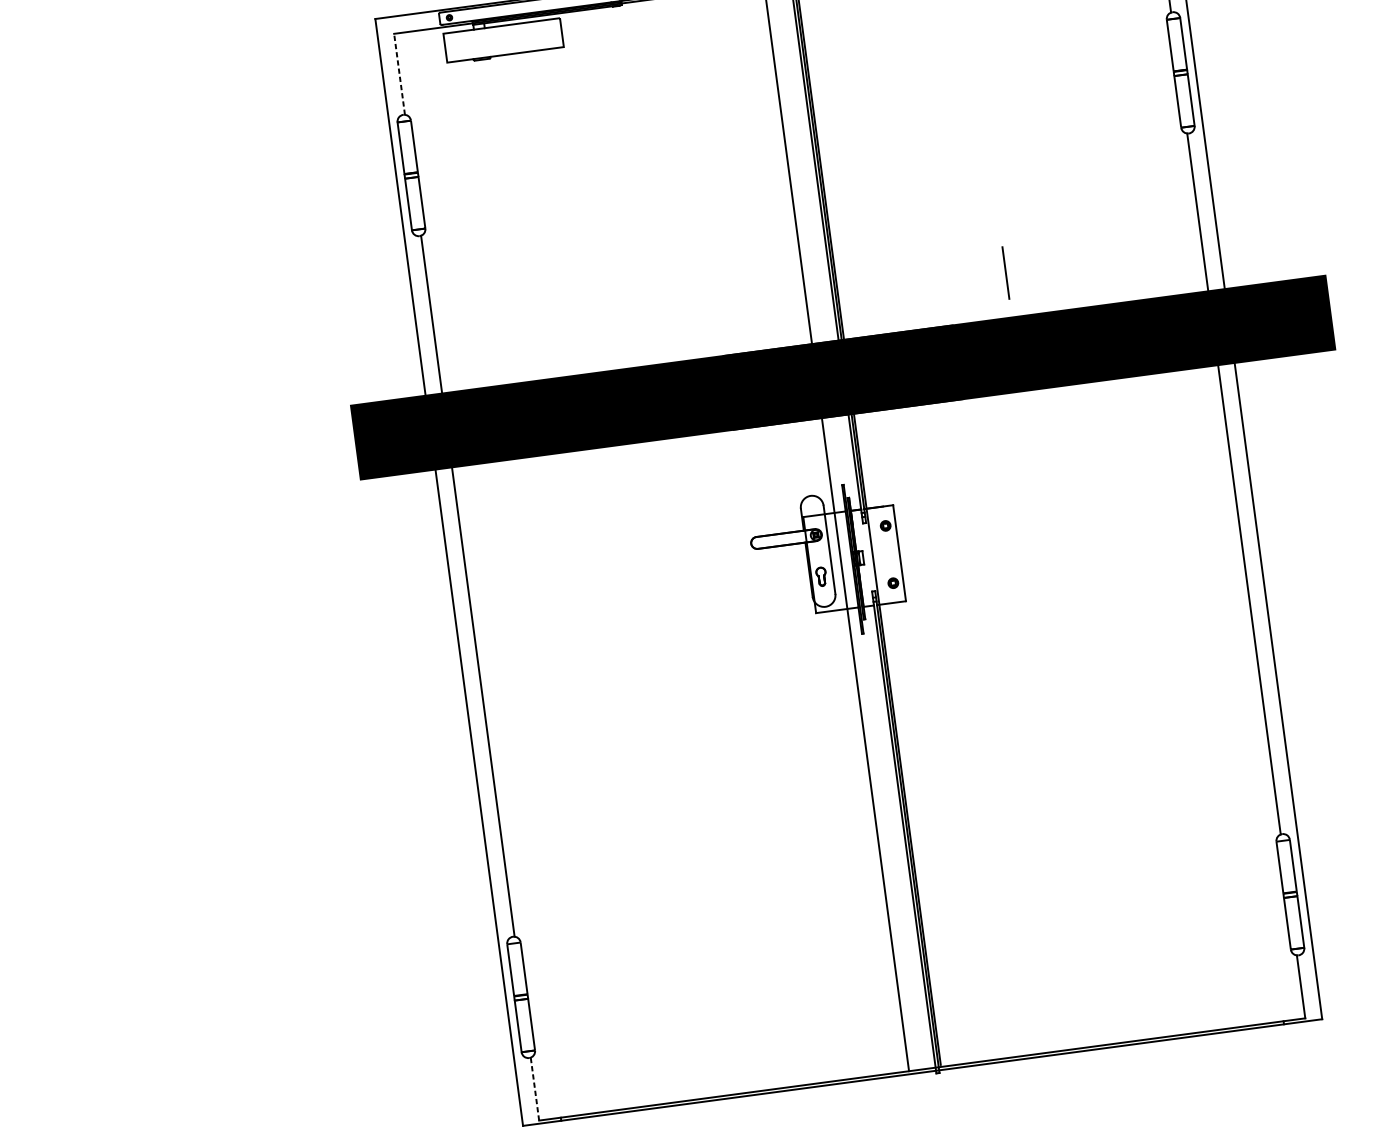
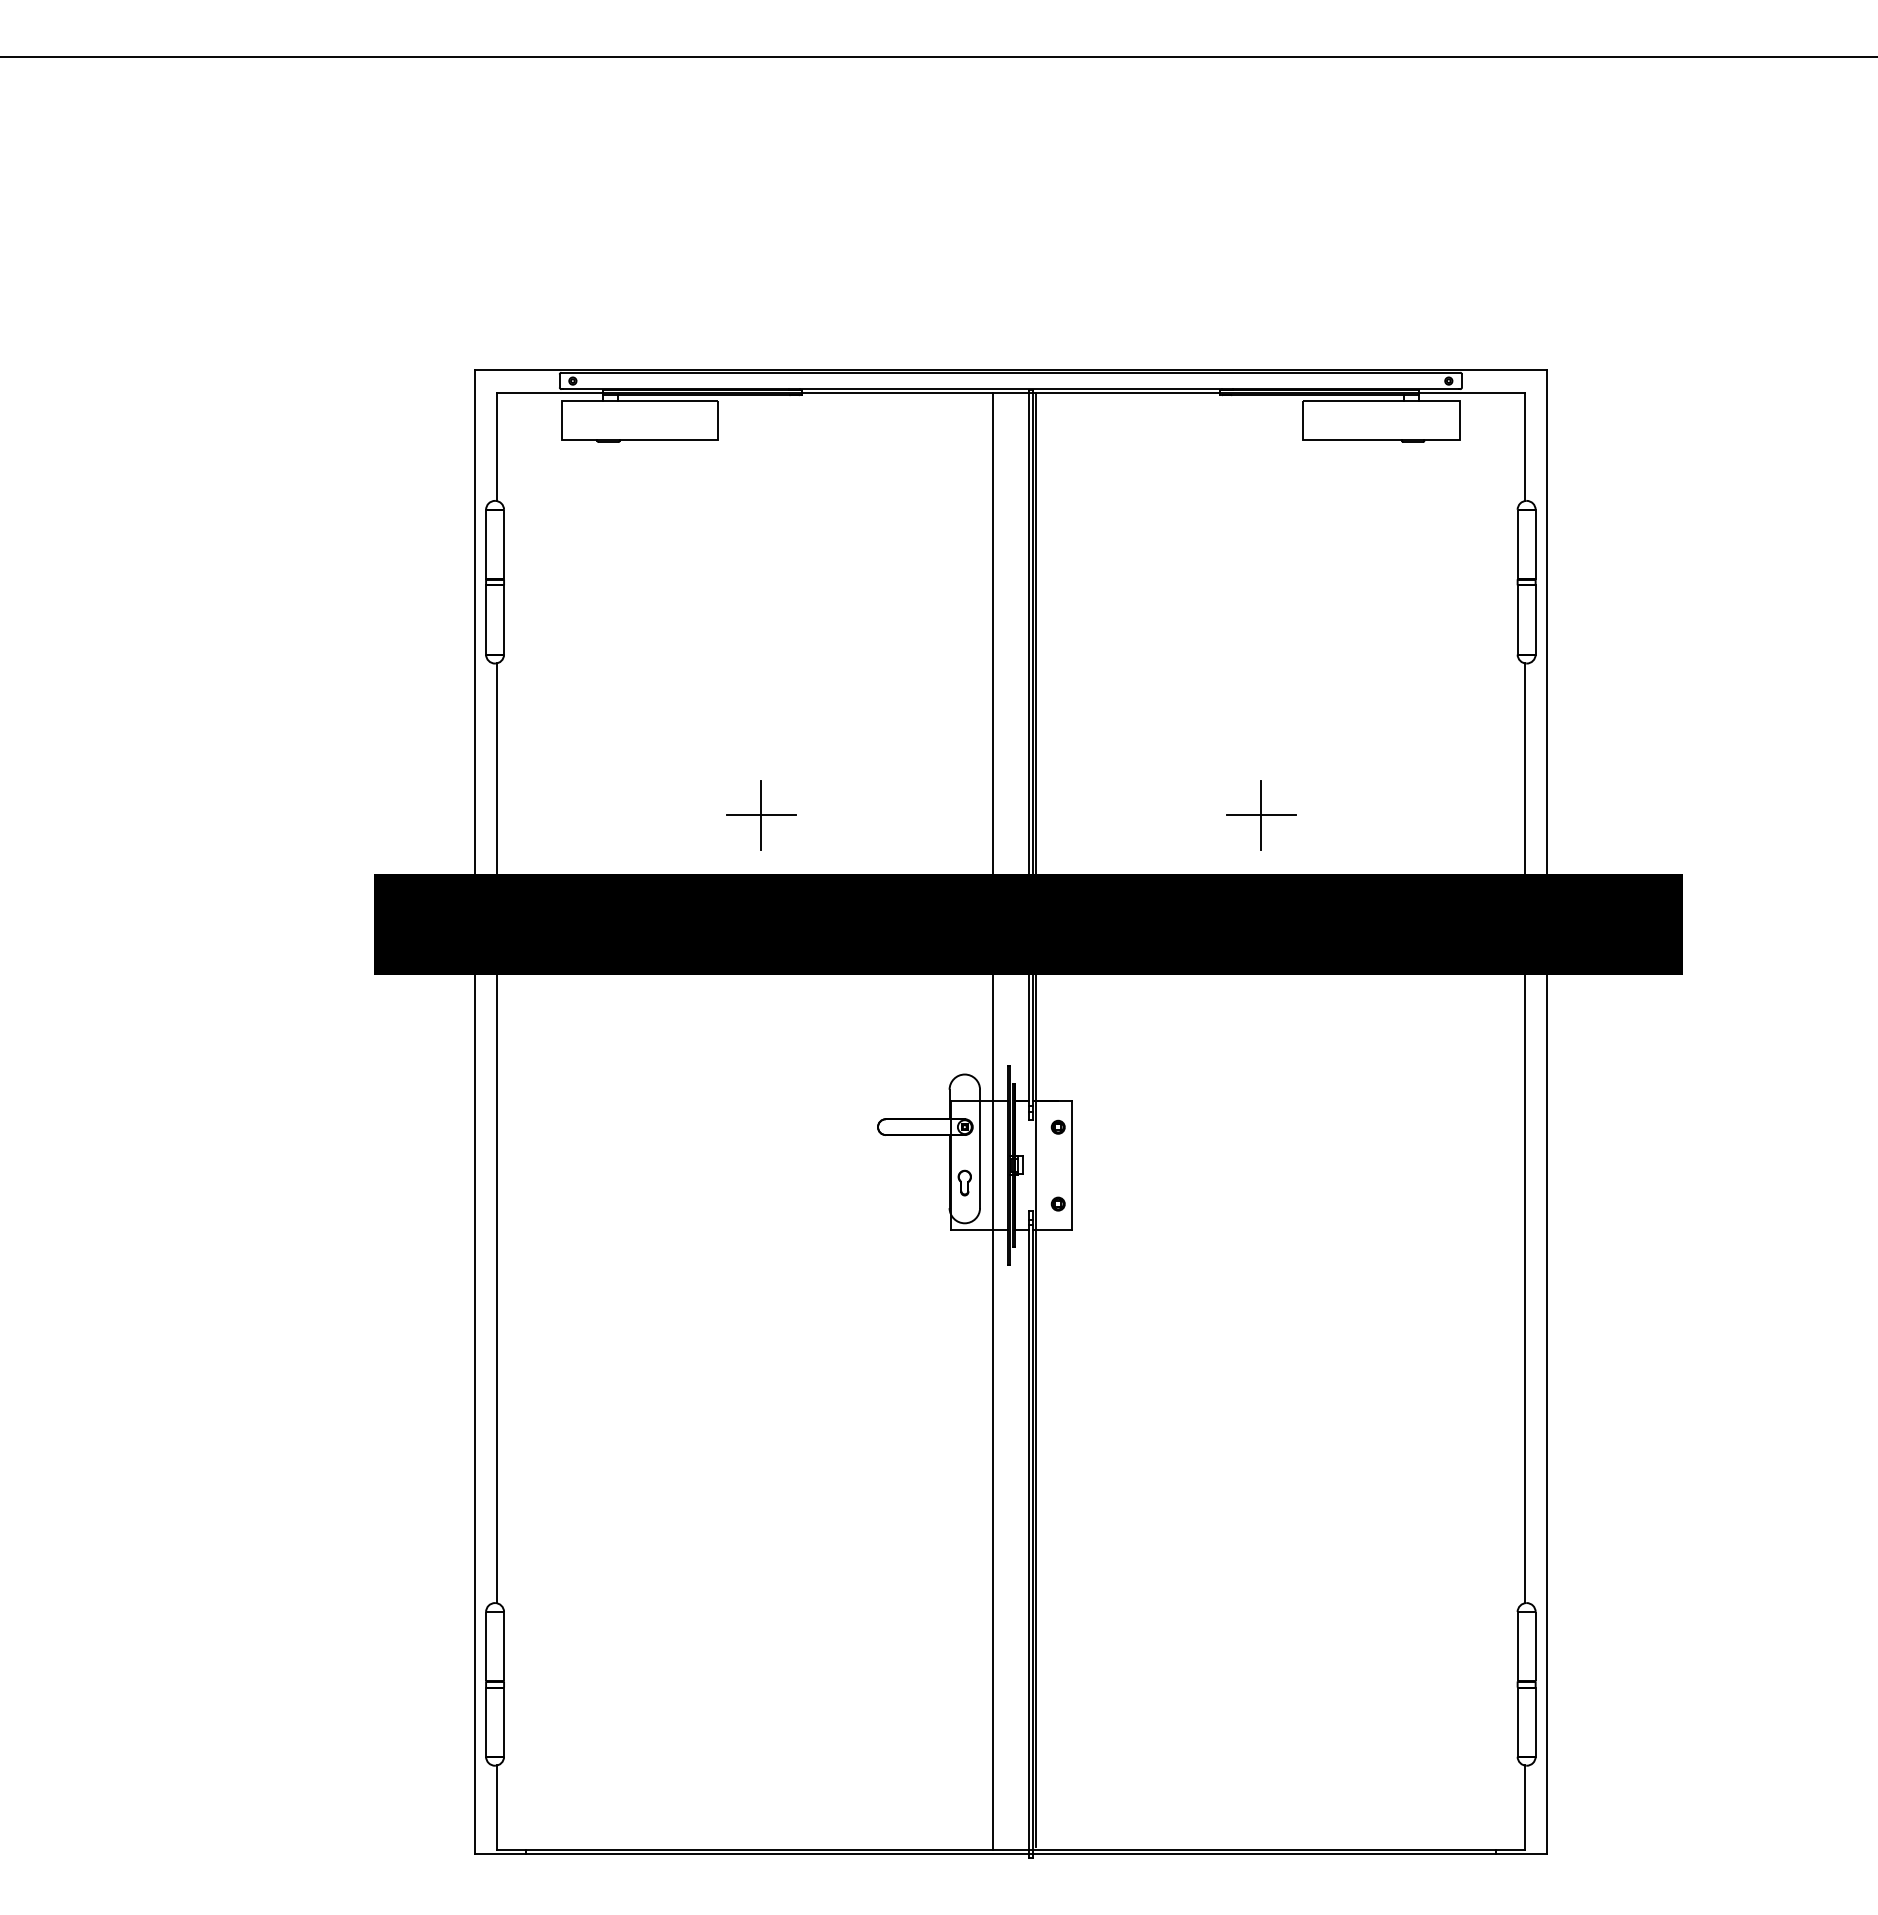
line: (399, 74) -> (497, 446), dashed -> solid
line: (1005, 273) -> (1260, 815), added
part: (633, 322) -> (761, 815), added
line: (535, 1088) -> (497, 1807), dashed -> solid

